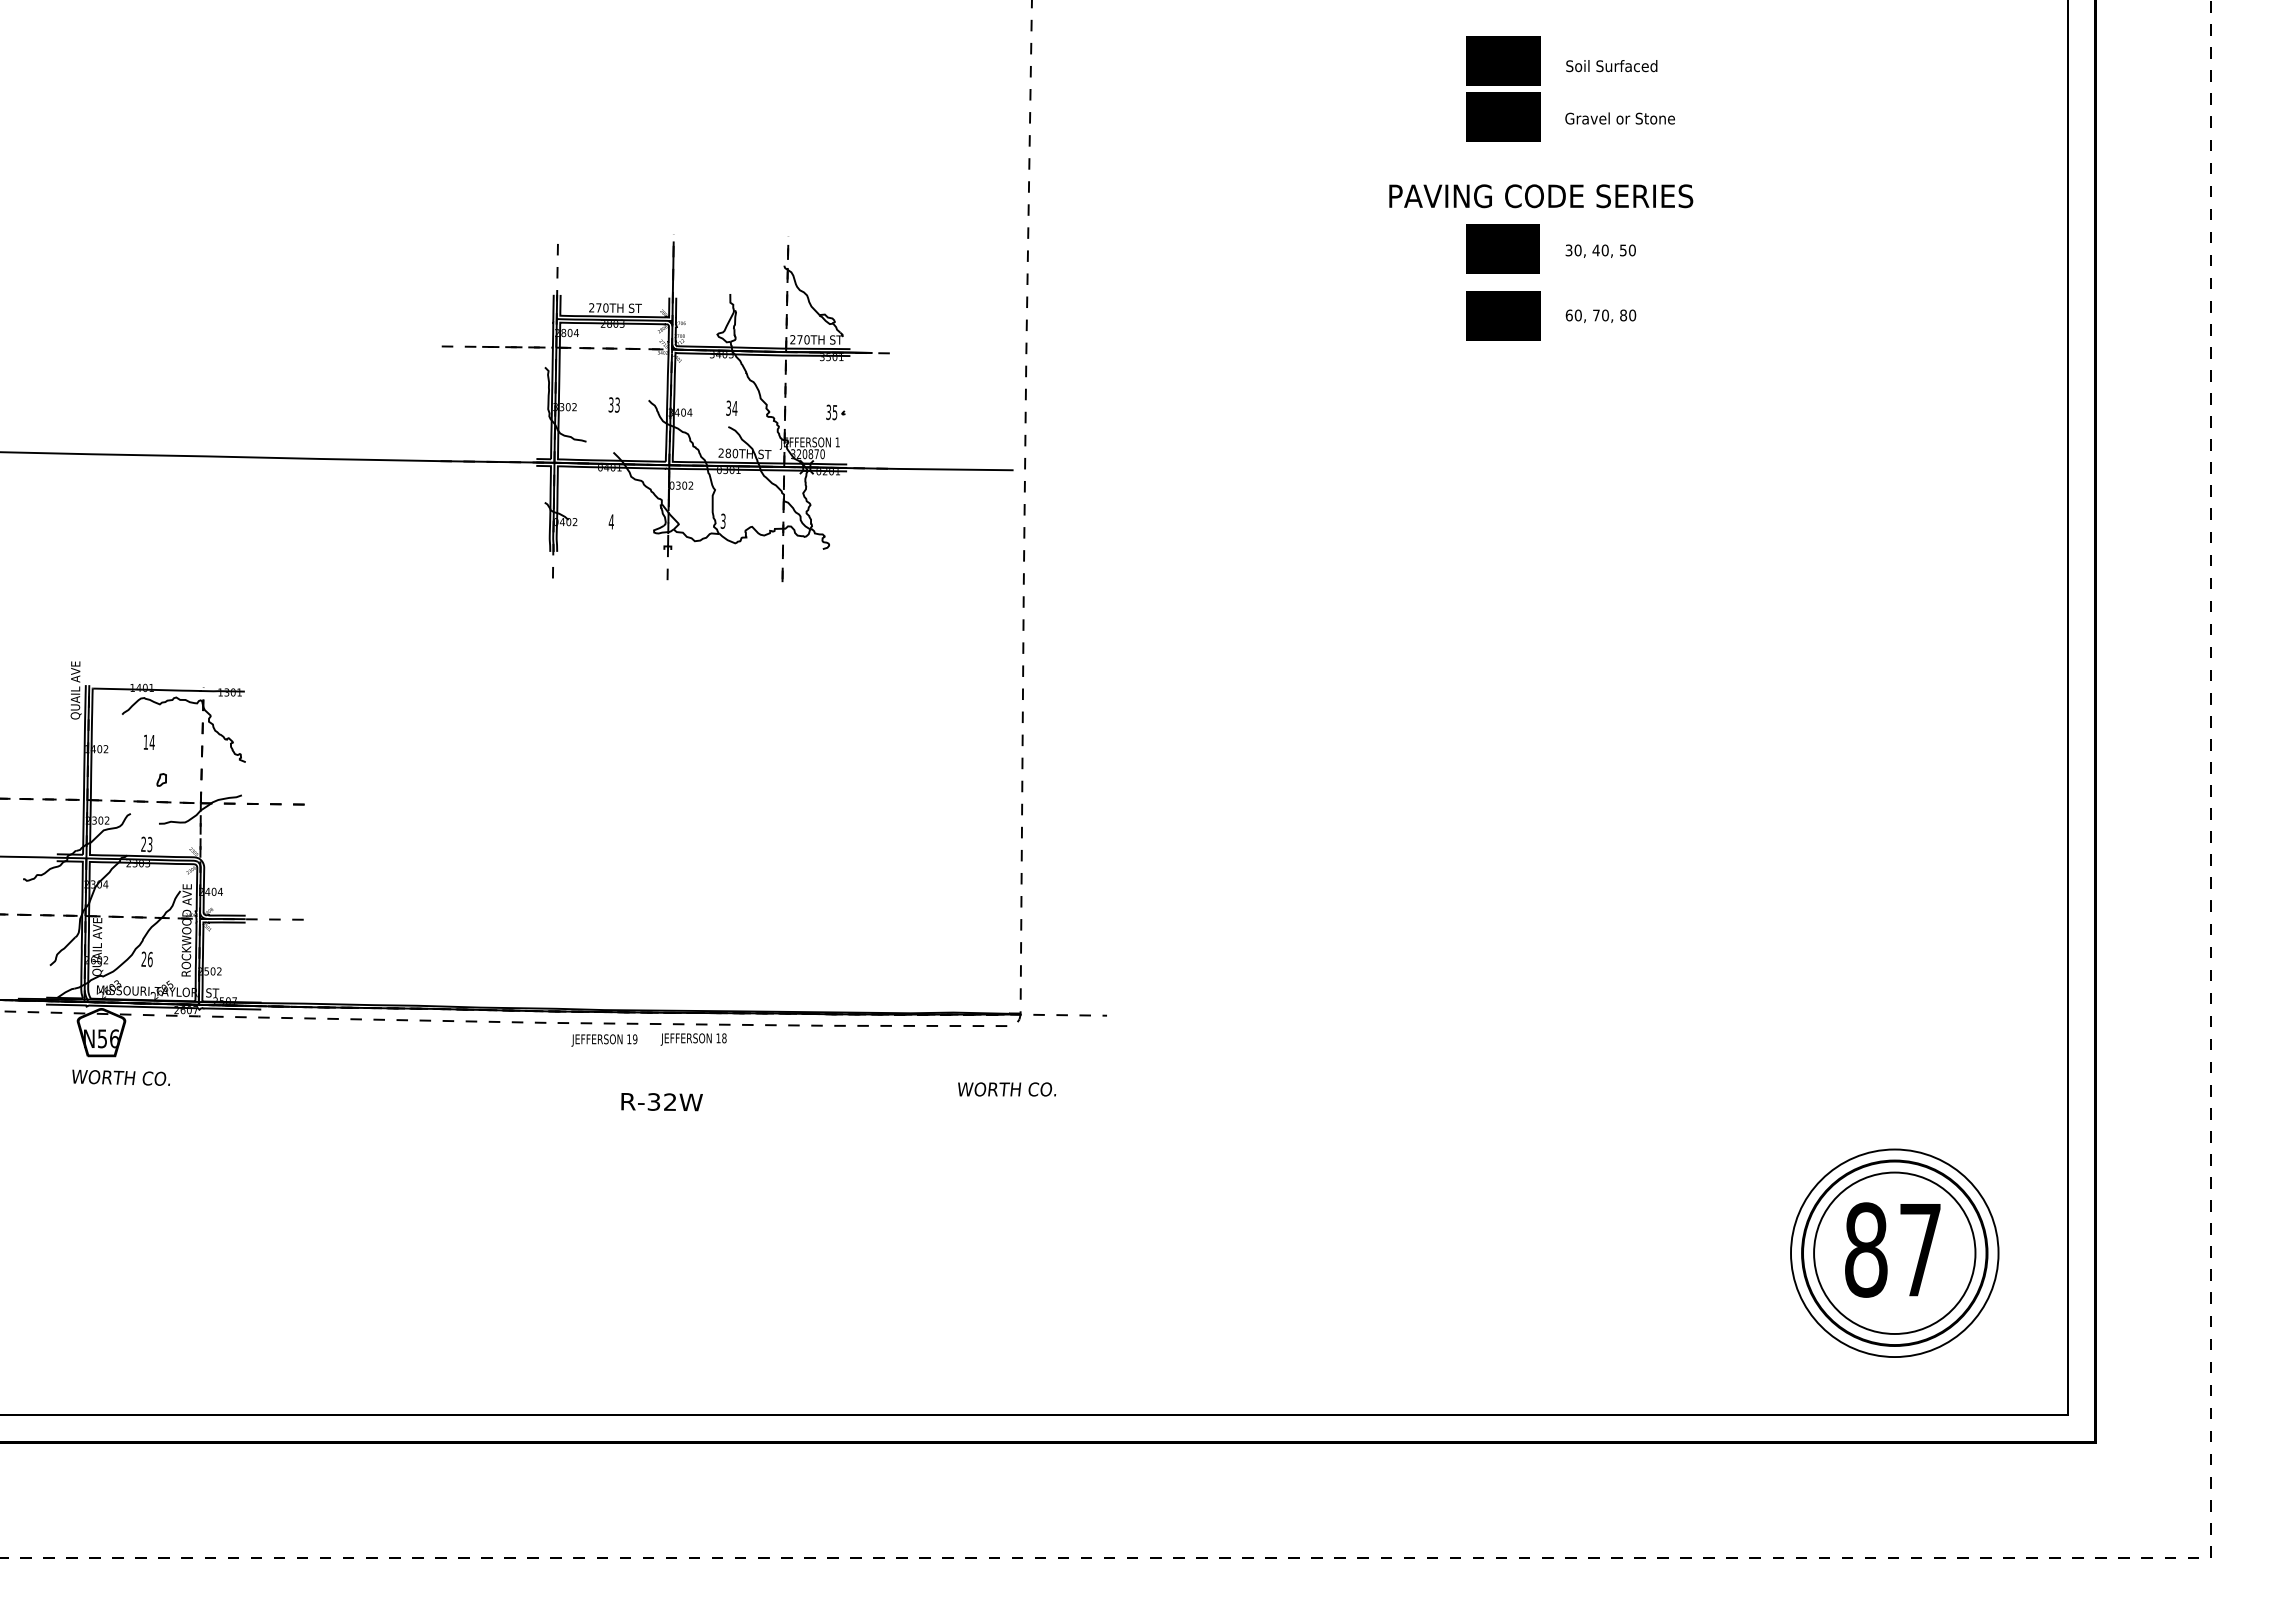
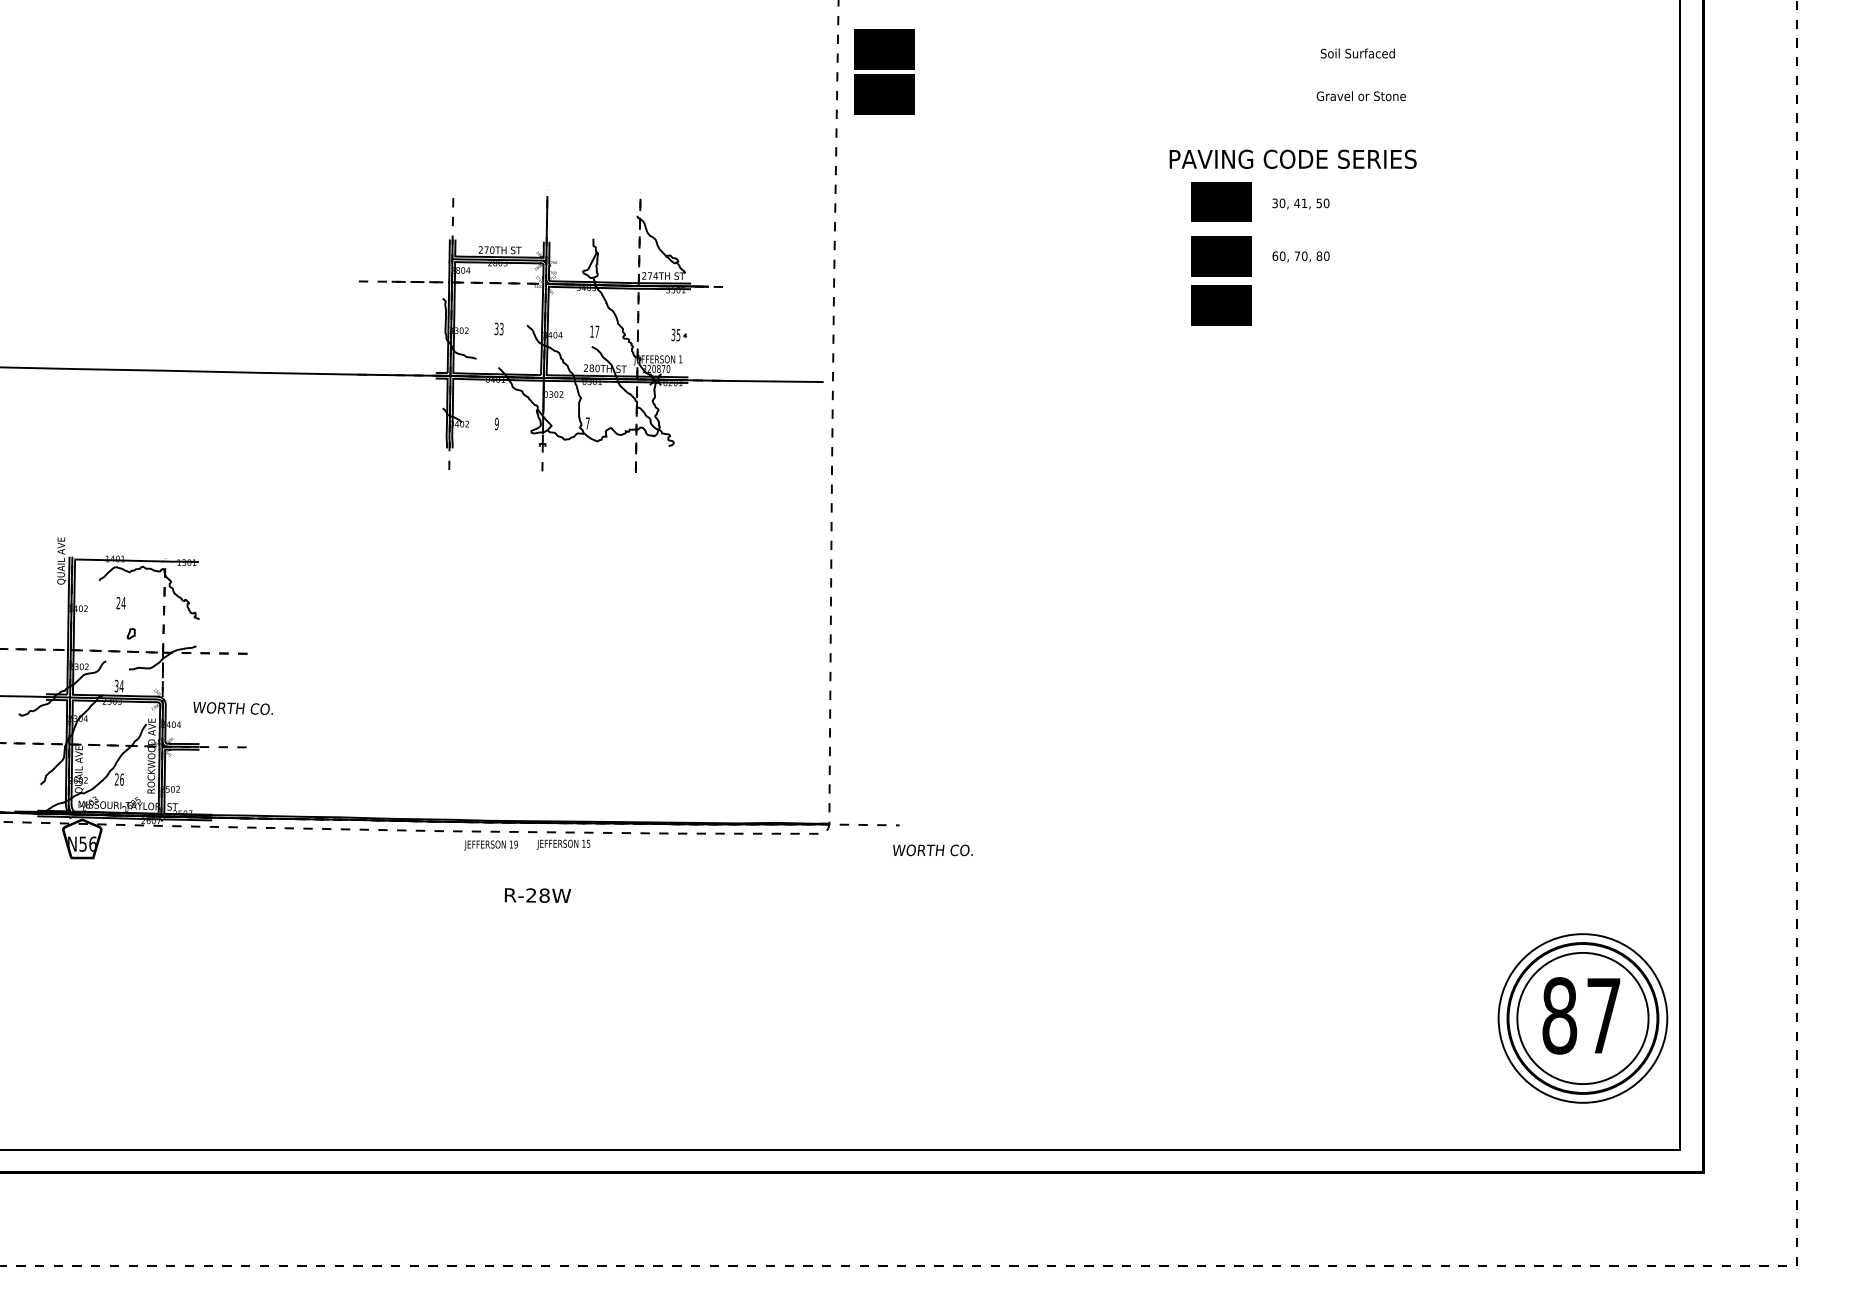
text: (1611, 66) -> (1357, 53), moved
part: (1503, 88) -> (884, 71), moved
text: (1619, 118) -> (1360, 96), moved
text: (1541, 196) -> (1293, 159), moved
text: (1604, 250) -> (1303, 203), 40, -> 41,
text: (806, 339) -> (655, 275), 270TH -> 274TH
part: (1503, 375) -> (1221, 305), added
text: (731, 407) -> (594, 331), 34 -> 17
text: (722, 520) -> (587, 422), 3 -> 7
text: (610, 521) -> (496, 423), 4 -> 9
text: (145, 741) -> (118, 602), 14 -> 24
text: (146, 844) -> (118, 686), 23 -> 34
text: (724, 1038) -> (588, 843), 18 -> 15
text: (120, 1077) -> (232, 708), moved
text: (1006, 1089) -> (932, 850), moved
text: (661, 1102) -> (537, 895), R-32W -> R-28W
part: (1894, 1252) -> (1582, 1017), moved

